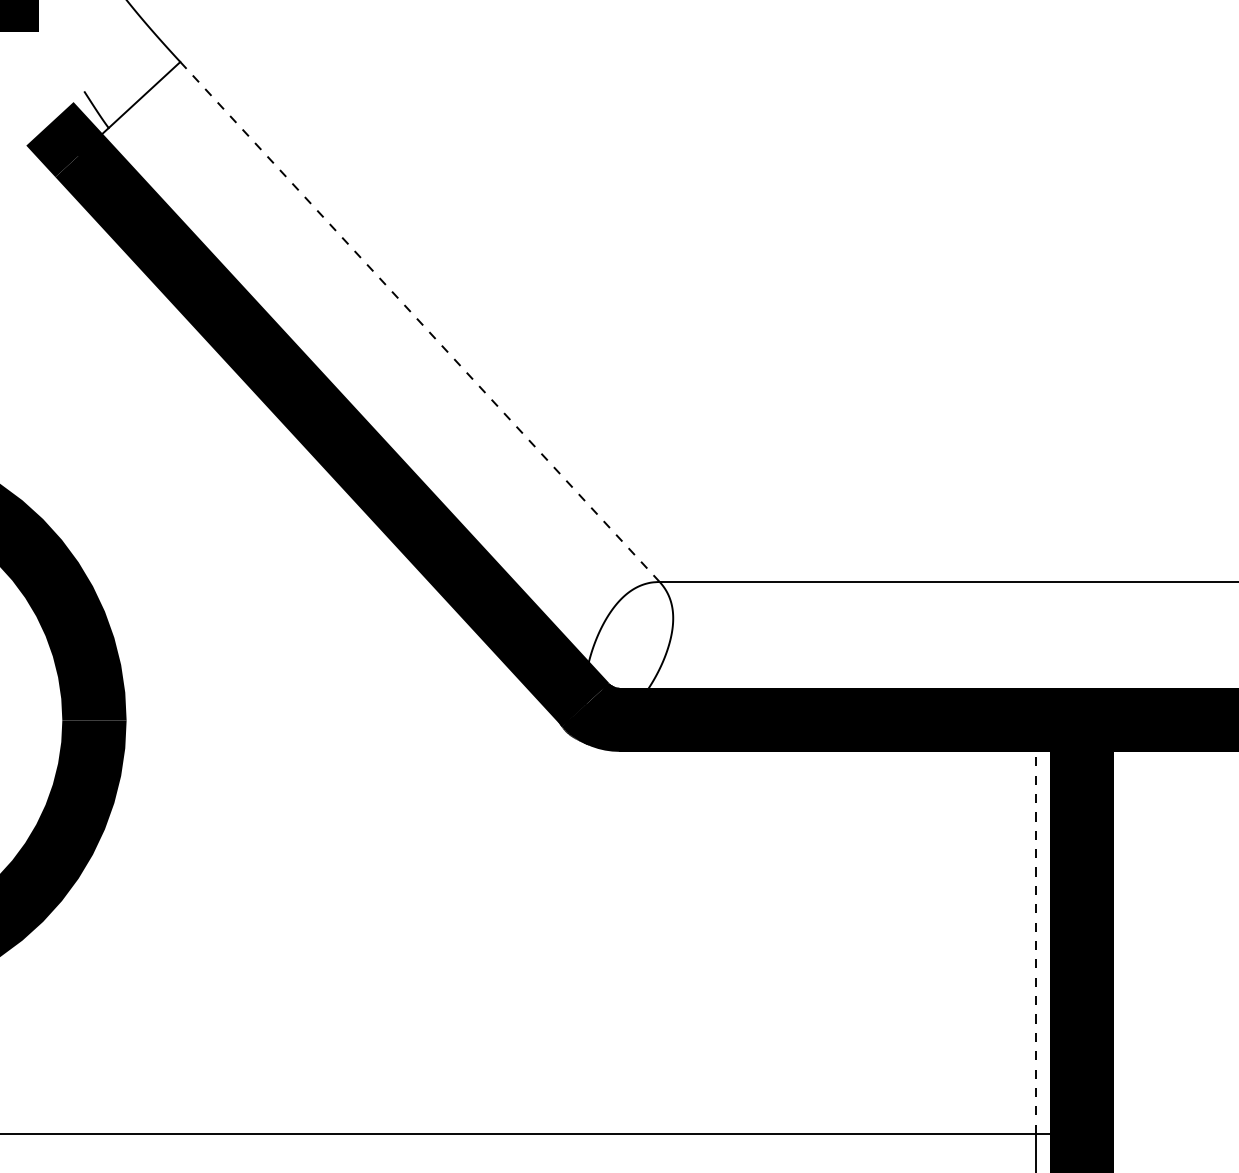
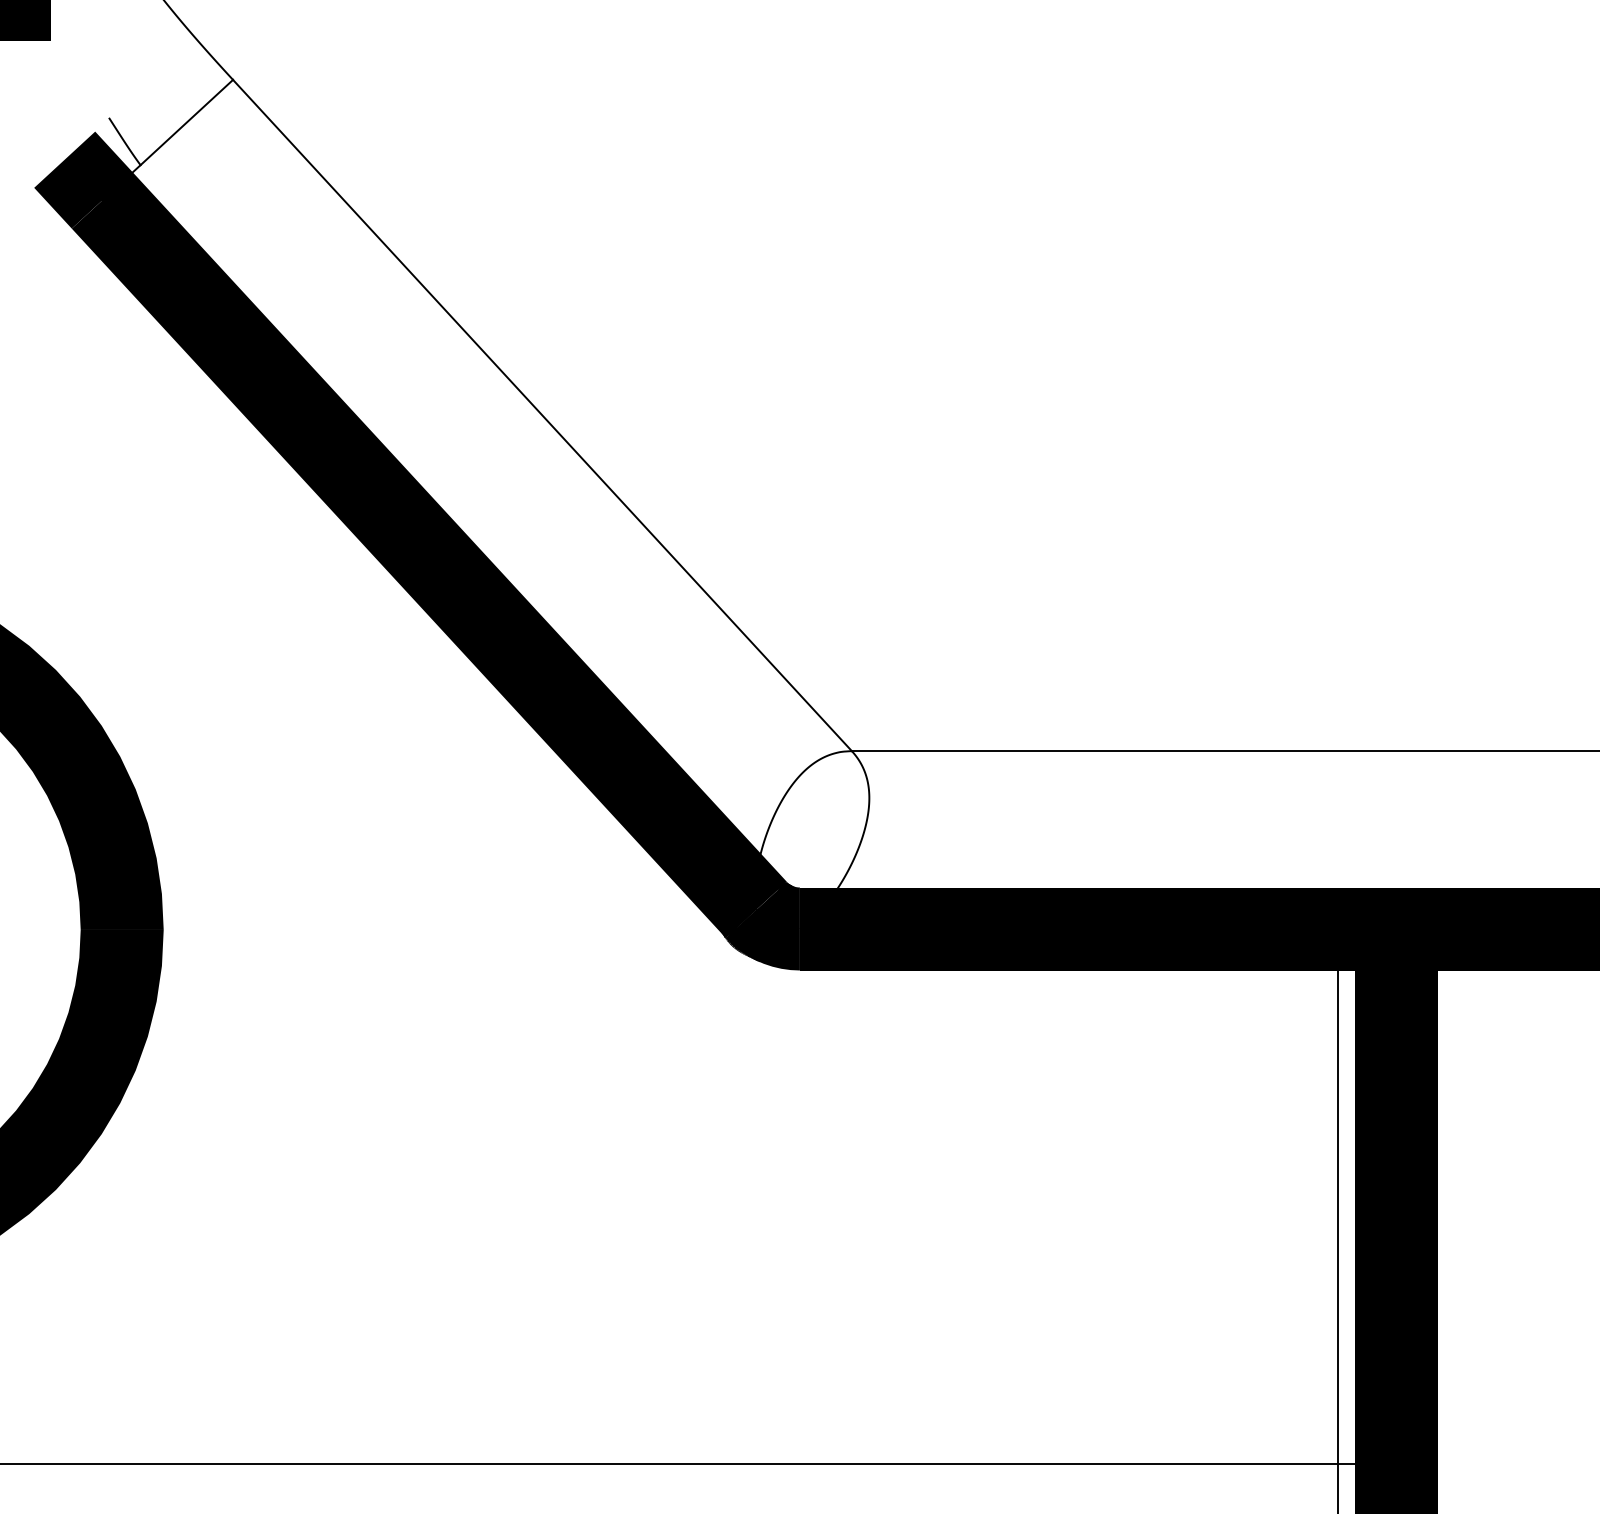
line: (420, 321) -> (542, 415), dashed -> solid
line: (1035, 926) -> (1337, 1195), dashed -> solid

